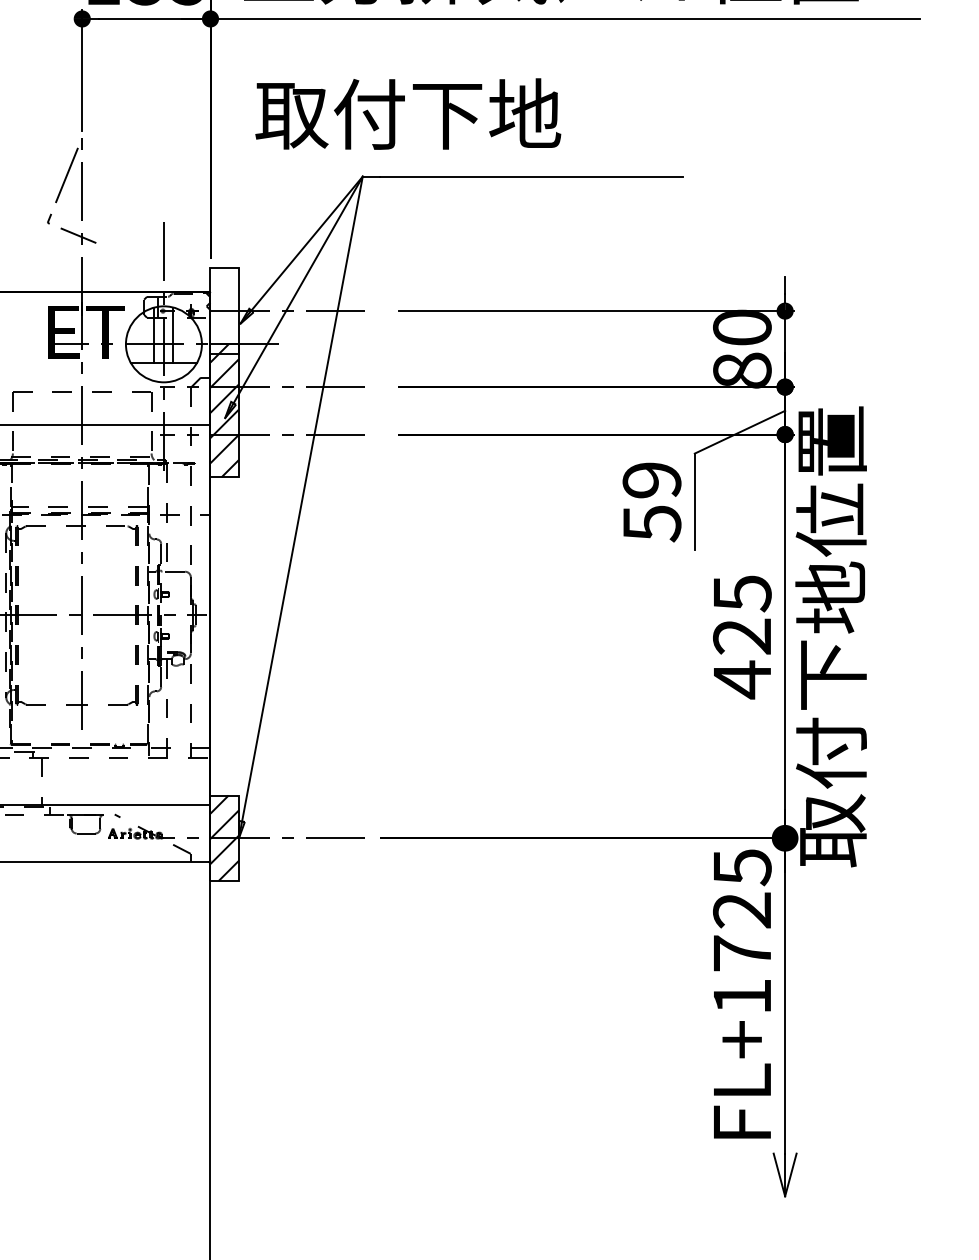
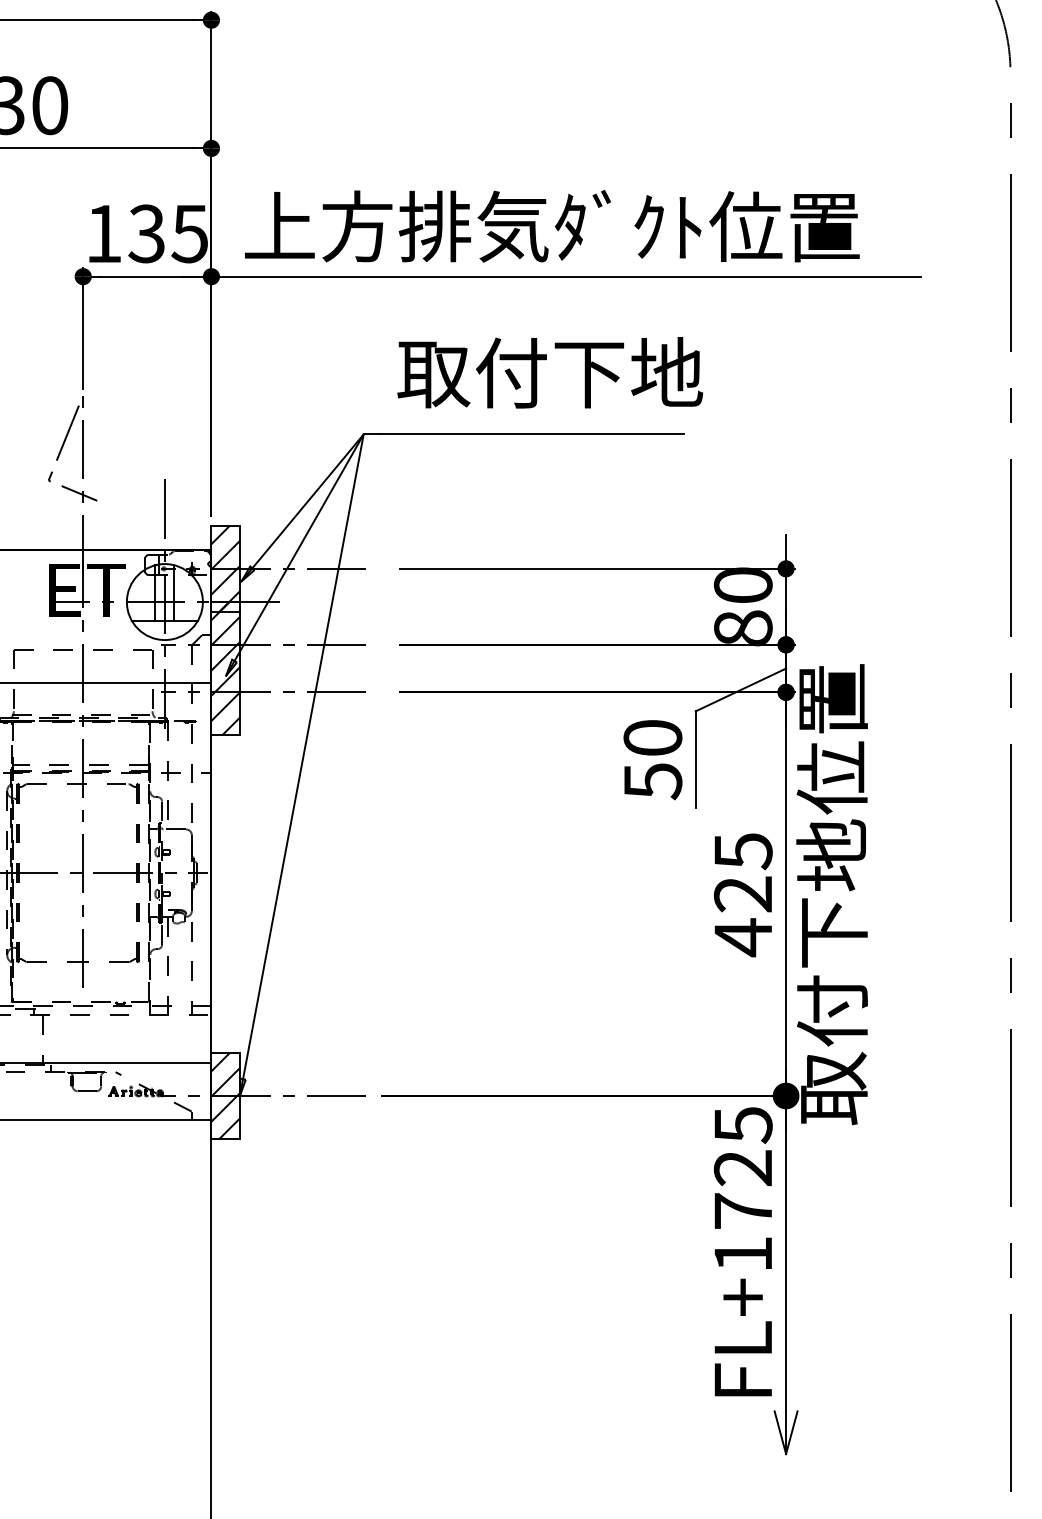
text: (408, 113) -> (550, 372), moved
hatch: (224, 310) -> (225, 568), added
text: (651, 479) -> (652, 737), 59 -> 50

